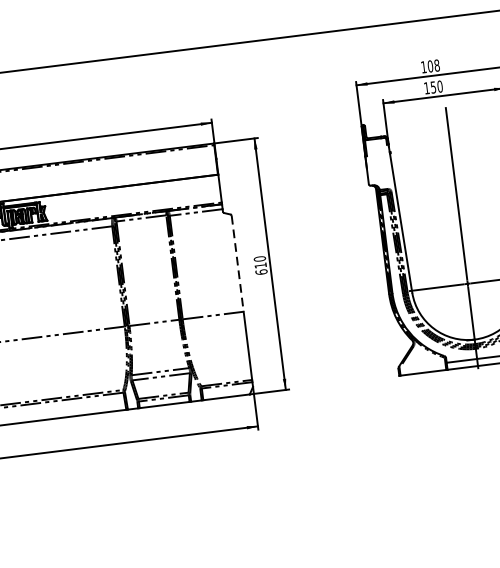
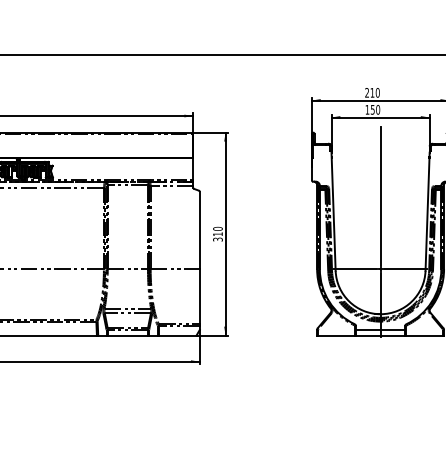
text: (430, 65) -> (372, 92), 108 -> 210
line: (237, 263) -> (199, 230), dashed -> solid
text: (260, 272) -> (217, 239), 610 -> 310

